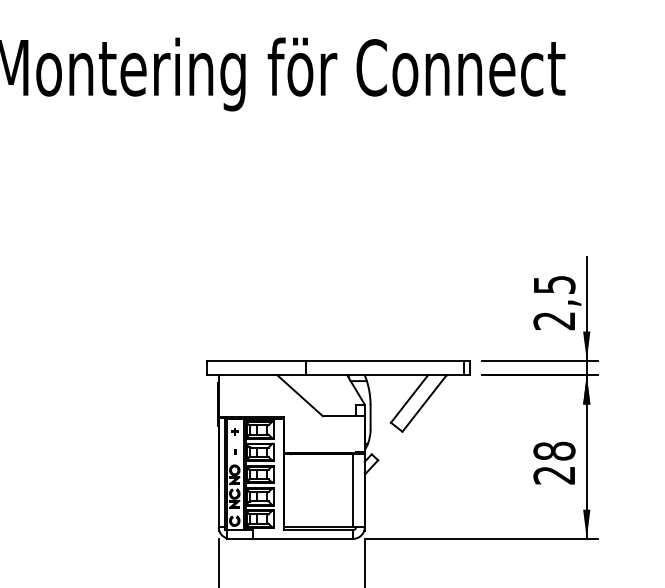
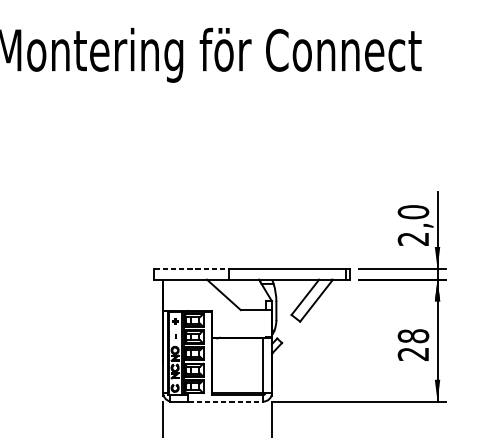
text: (554, 284) -> (413, 211), 2,5 -> 2,0
line: (256, 360) -> (191, 268), solid -> dashed
line: (303, 538) -> (226, 401), solid -> dashed

